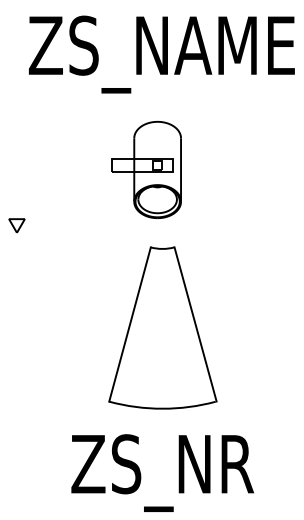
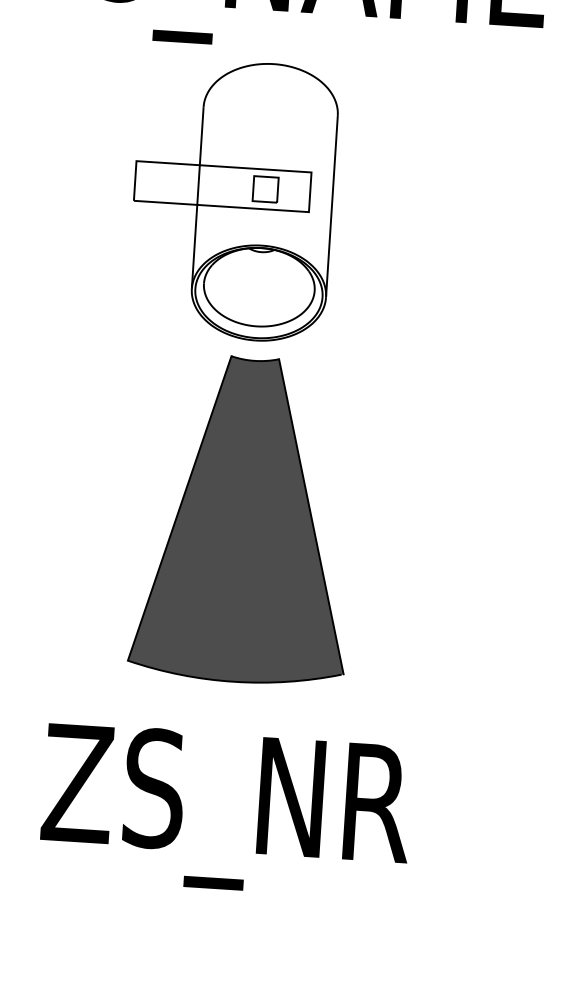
part: (146, 169) -> (232, 199), size x1.43
fill: (162, 327) -> (244, 518), added

